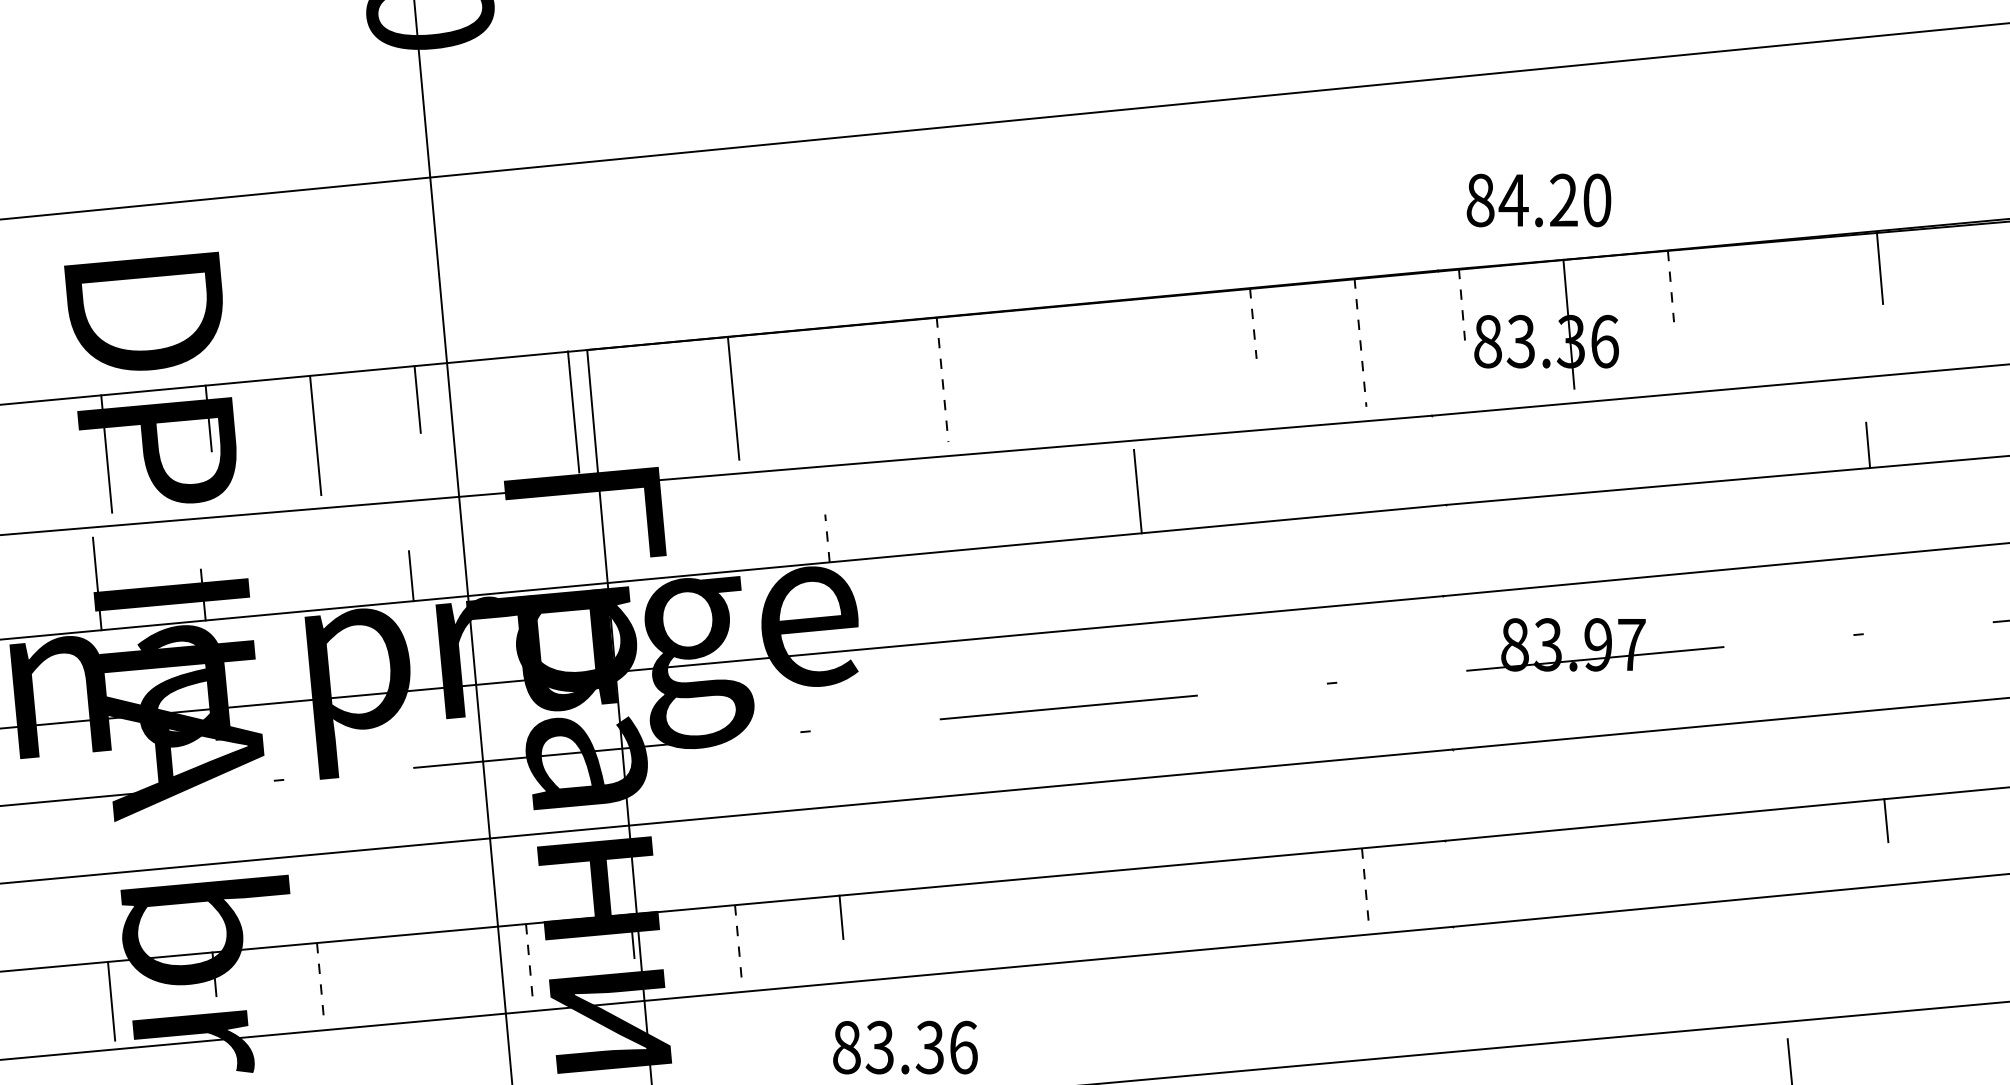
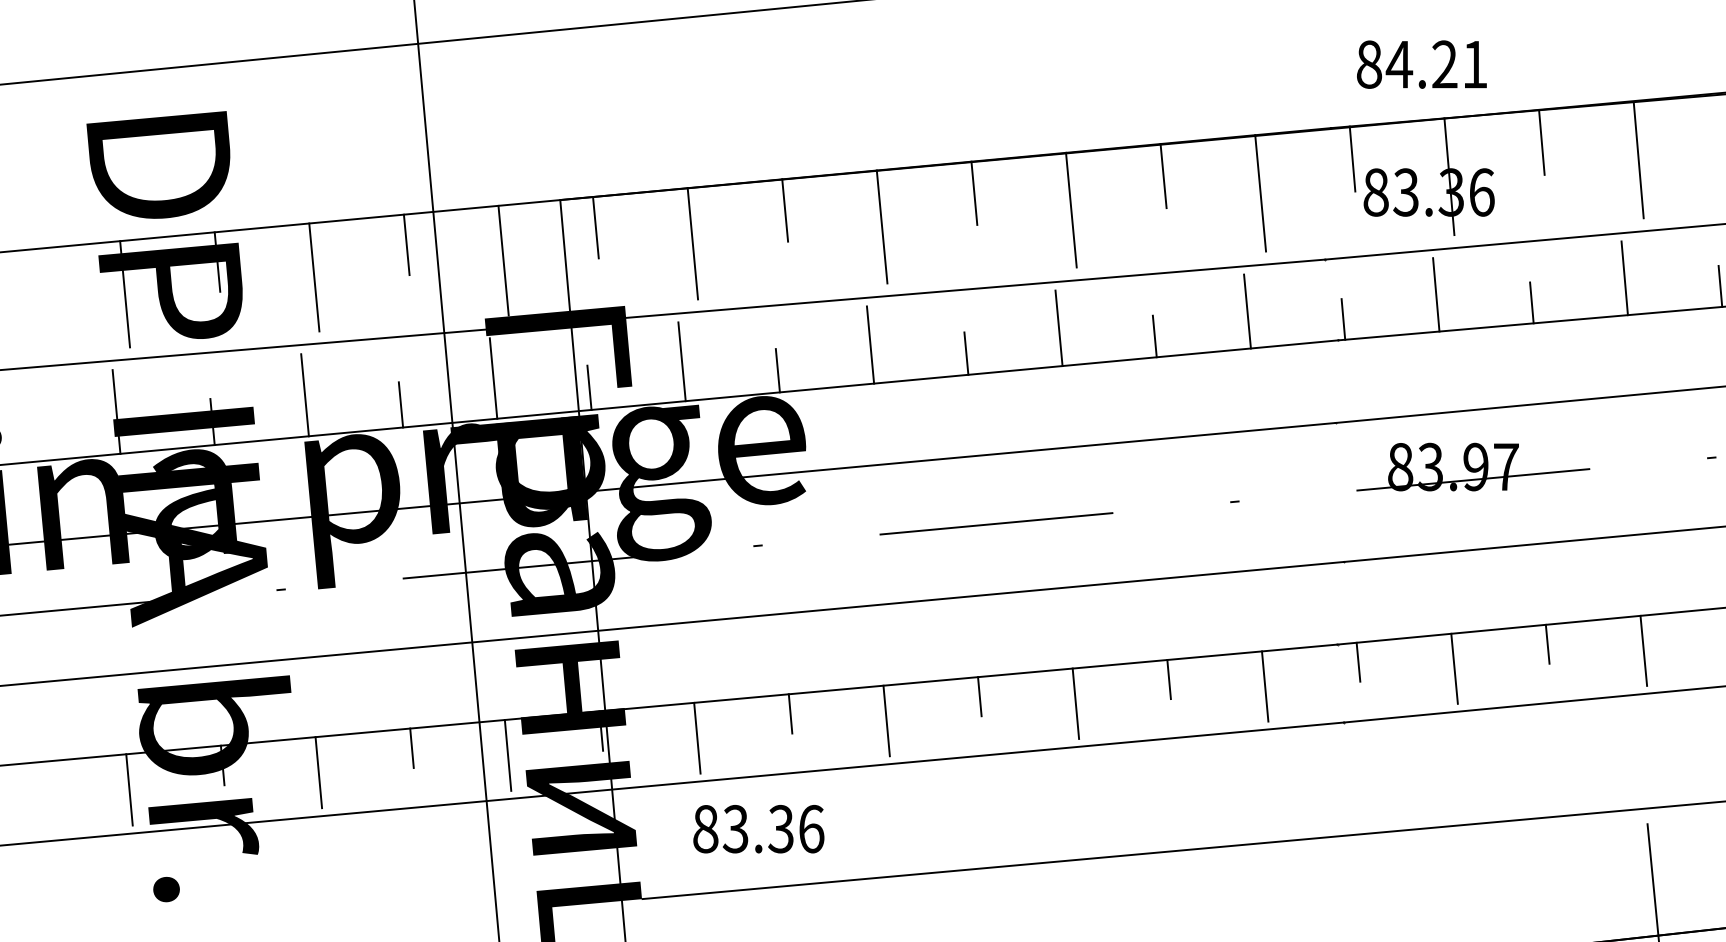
text: (1597, 200) -> (1475, 64), 84.20 -> 84.21
line: (1671, 286) -> (1542, 142), dashed -> solid
line: (1462, 305) -> (1353, 159), dashed -> solid
line: (1777, 305) -> (1638, 159), added
line: (1253, 323) -> (1163, 176), dashed -> solid
line: (1044, 342) -> (974, 193), added
line: (1360, 342) -> (1260, 193), dashed -> solid
line: (1151, 360) -> (1071, 209), added
line: (835, 361) -> (785, 210), added
line: (942, 379) -> (882, 226), dashed -> solid
line: (626, 380) -> (595, 227), added
line: (573, 411) -> (503, 260), moved
line: (1762, 436) -> (1624, 278), added
line: (1553, 454) -> (1435, 294), added
line: (1659, 463) -> (1531, 302), added
line: (1345, 472) -> (1247, 310), added
line: (1451, 481) -> (1343, 319), added
line: (1243, 500) -> (1154, 336), added
line: (929, 509) -> (870, 344), added
line: (1035, 519) -> (966, 353), added
line: (721, 528) -> (681, 361), added
line: (827, 537) -> (777, 369), dashed -> solid
line: (513, 546) -> (493, 378), added
line: (619, 556) -> (589, 387), added
line: (305, 565) -> (305, 395), added
line: (1677, 840) -> (1547, 644), added
line: (1783, 847) -> (1643, 650), added
line: (1468, 859) -> (1358, 661), added
line: (1574, 867) -> (1454, 668), added
line: (1259, 878) -> (1169, 678), added
line: (1365, 887) -> (1265, 686), dashed -> solid
line: (1050, 897) -> (979, 695), added
line: (1156, 906) -> (1075, 704), added
line: (947, 925) -> (886, 721), added
line: (738, 944) -> (697, 738), dashed -> solid
line: (423, 955) -> (412, 748), added
line: (529, 963) -> (508, 755), dashed -> solid
line: (320, 982) -> (318, 772), dashed -> solid
text: (905, 1047) -> (758, 829), moved

